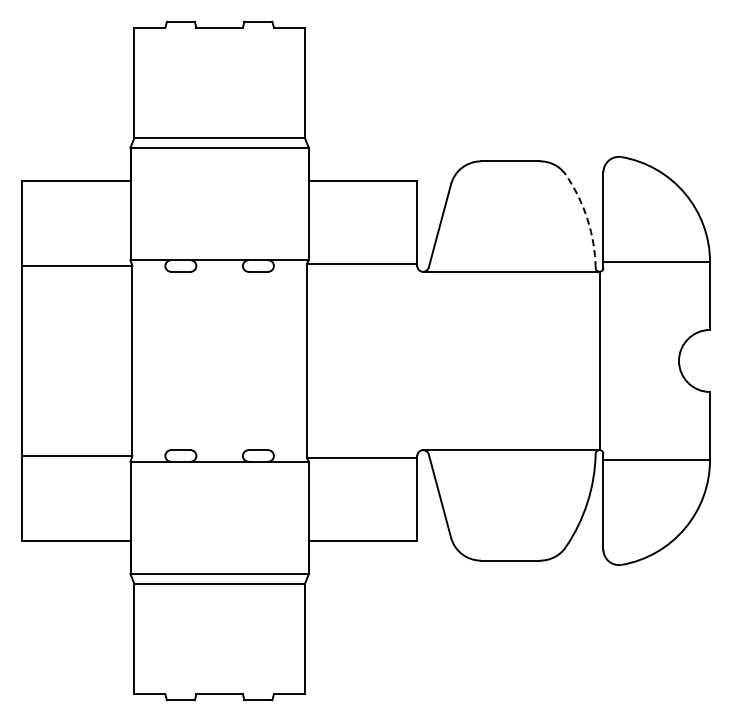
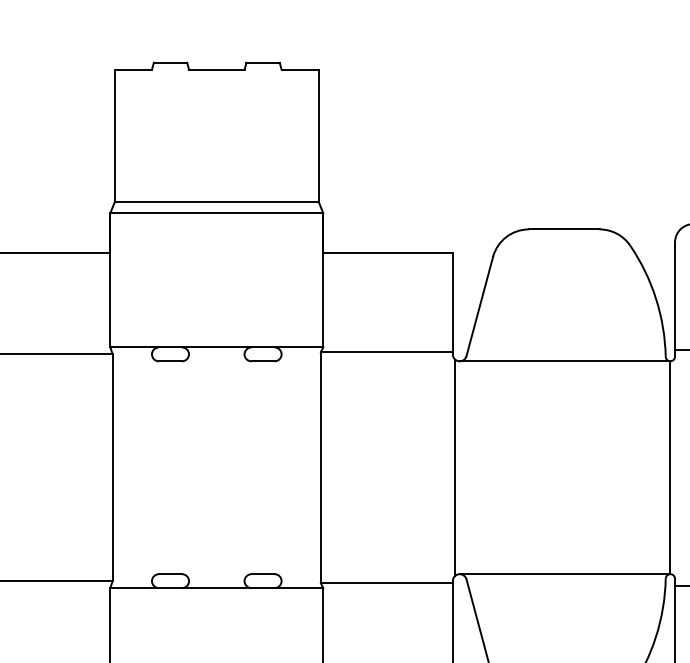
arc: (587, 219) -> (655, 298), dashed -> solid
line: (419, 360) -> (455, 467), added

